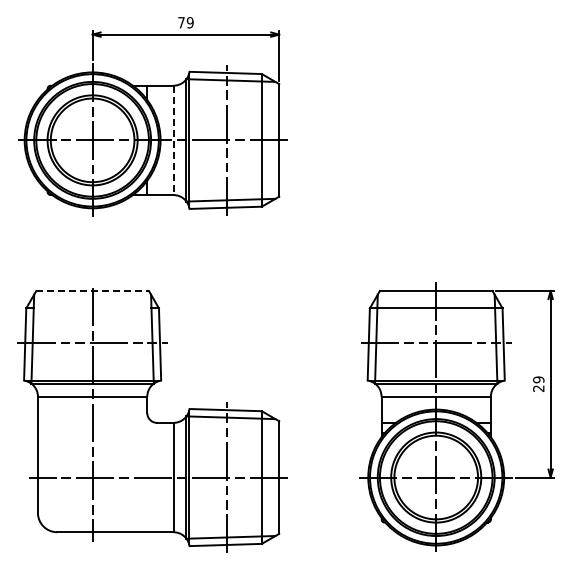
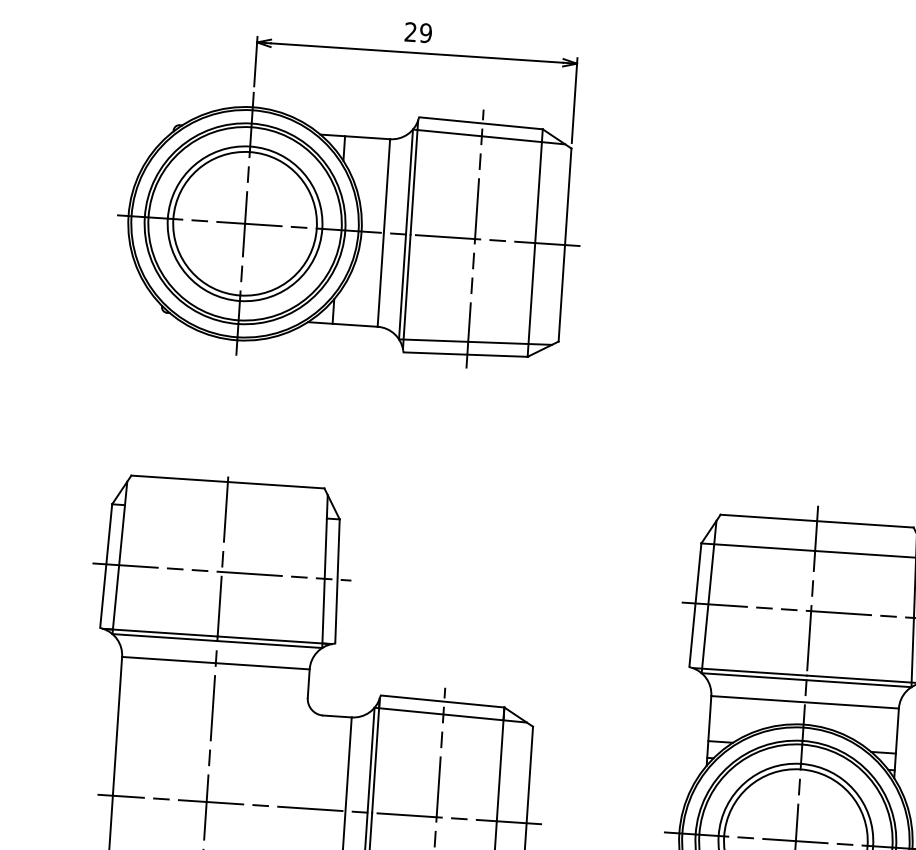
text: (181, 22) -> (410, 31), 79 -> 29
line: (173, 140) -> (383, 233), dashed -> solid
line: (93, 290) -> (229, 481), dashed -> solid

